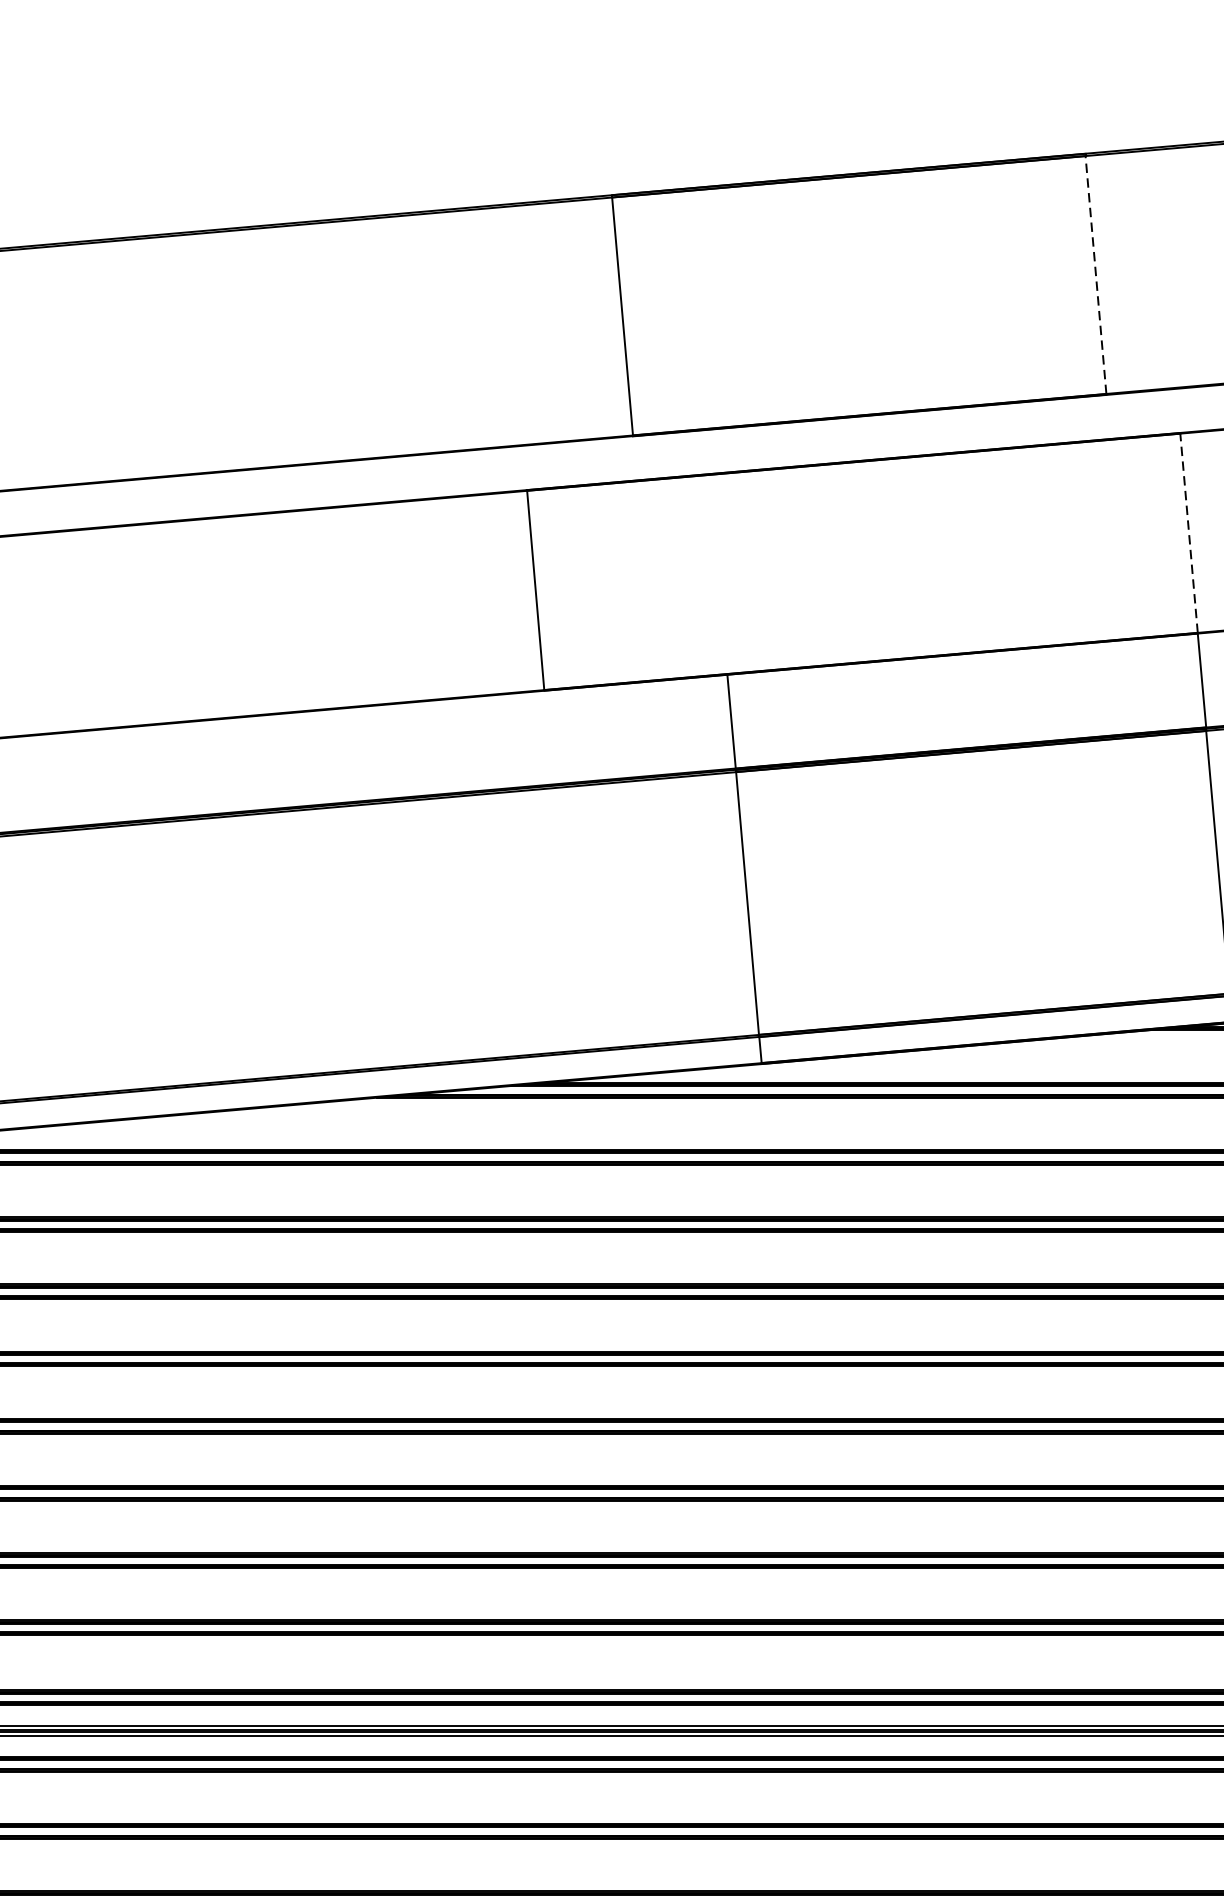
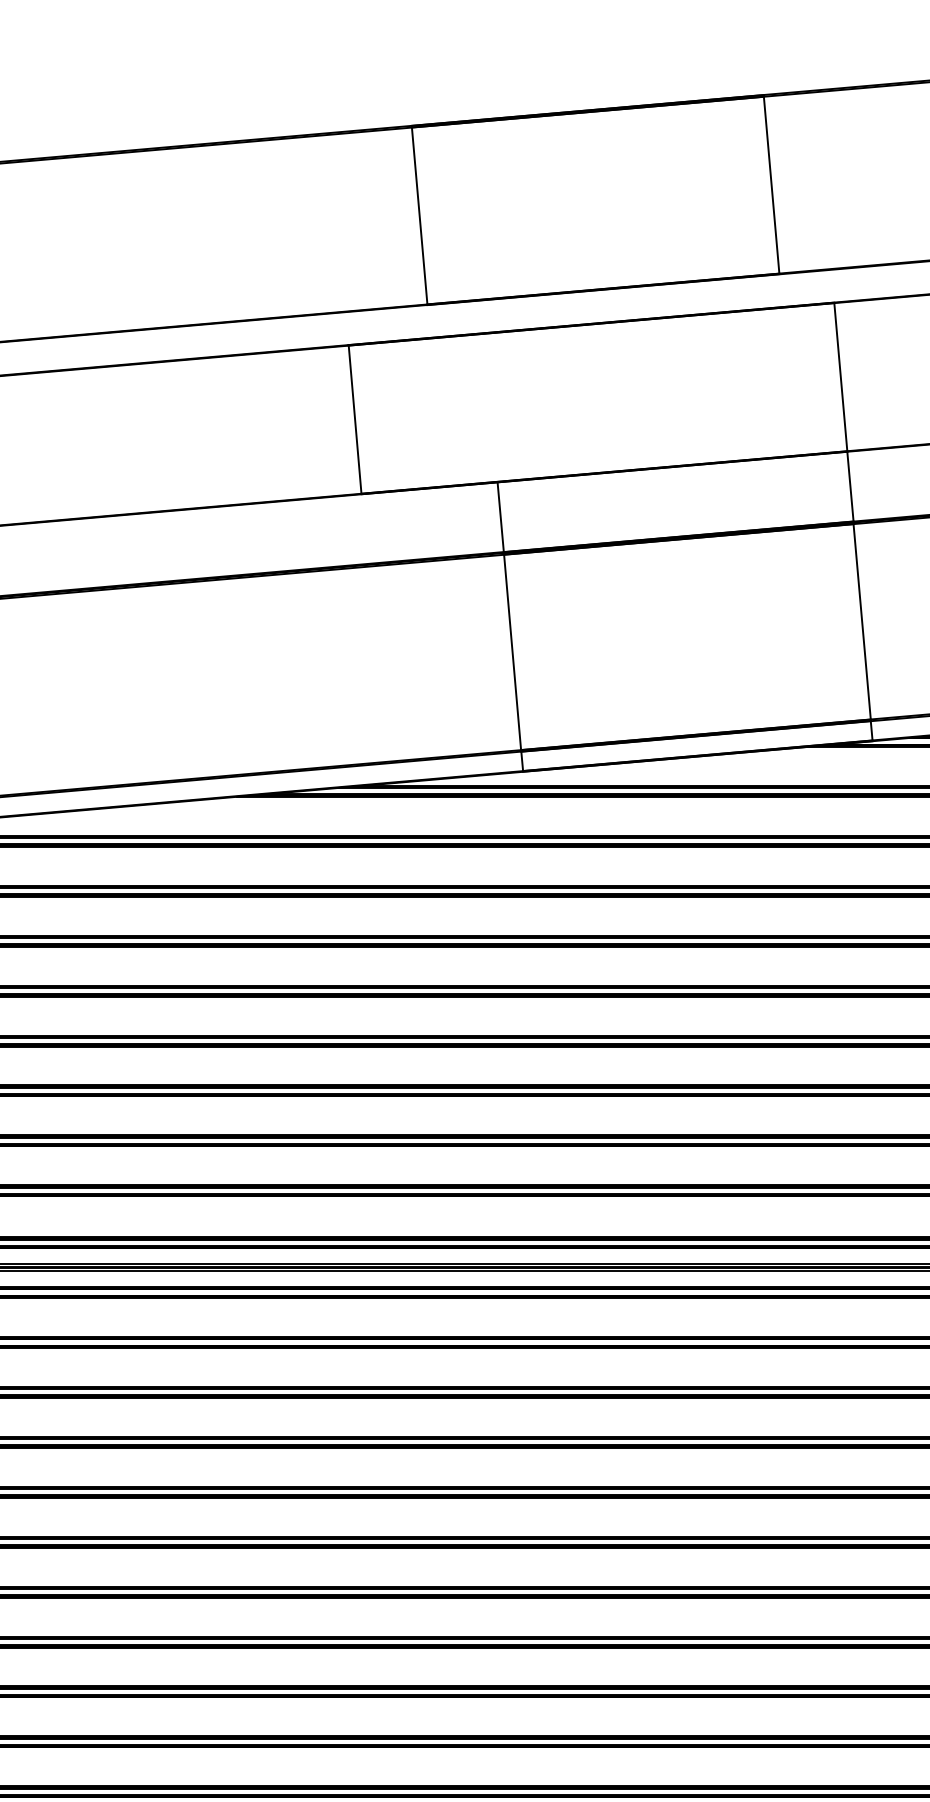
line: (1095, 275) -> (771, 185), dashed -> solid
line: (1188, 532) -> (840, 376), dashed -> solid

